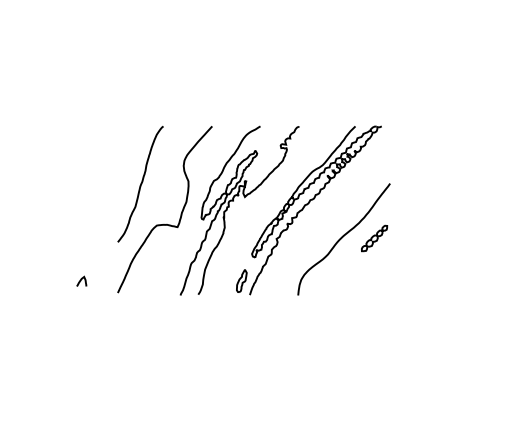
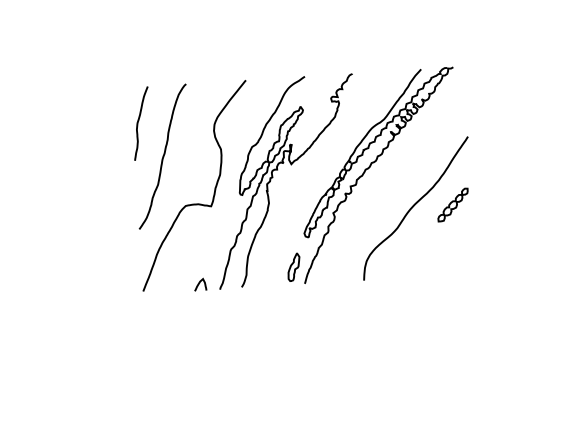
curve: (122, 156) -> (138, 124), added
curve: (81, 280) -> (200, 283), moved

